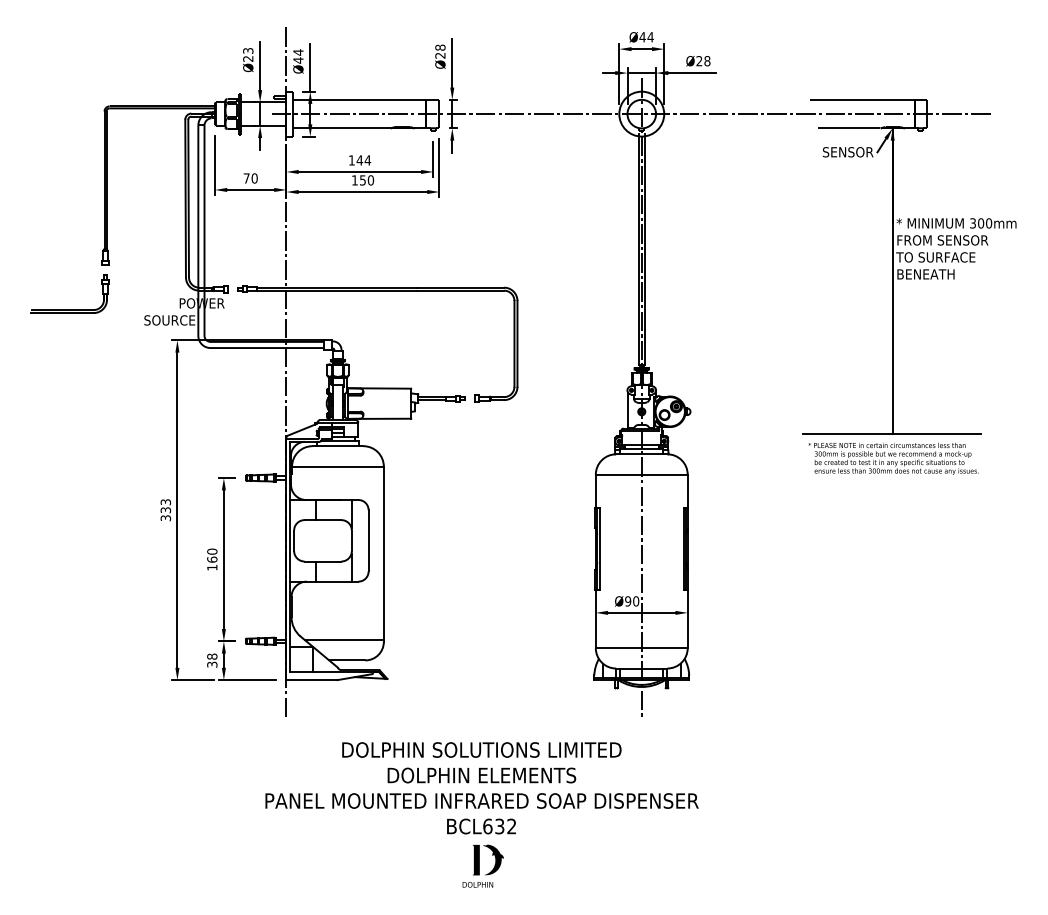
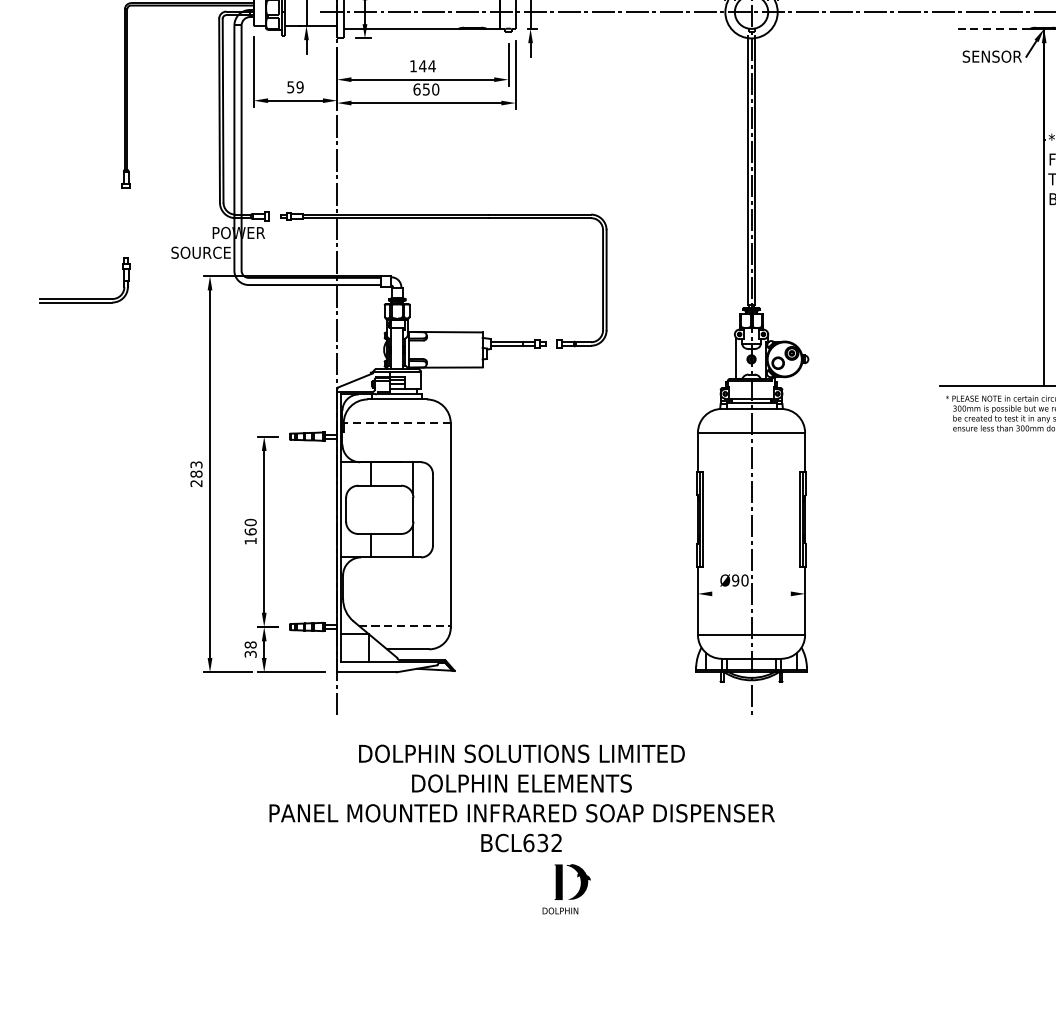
line: (849, 128) -> (993, 29), solid -> dashed
text: (250, 178) -> (295, 87), 70 -> 59
text: (354, 180) -> (416, 89), 150 -> 650
part: (69, 309) -> (84, 298), moved
line: (337, 466) -> (396, 423), solid -> dashed
text: (165, 514) -> (196, 479), 333 -> 283
line: (641, 612) -> (751, 593), removed
line: (344, 639) -> (404, 624), solid -> dashed
text: (481, 788) -> (521, 798), moved

